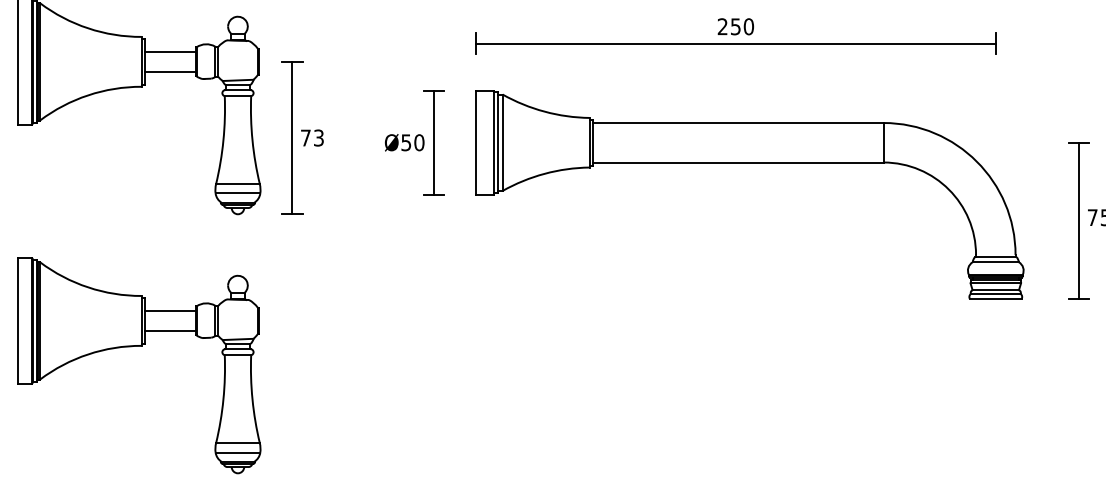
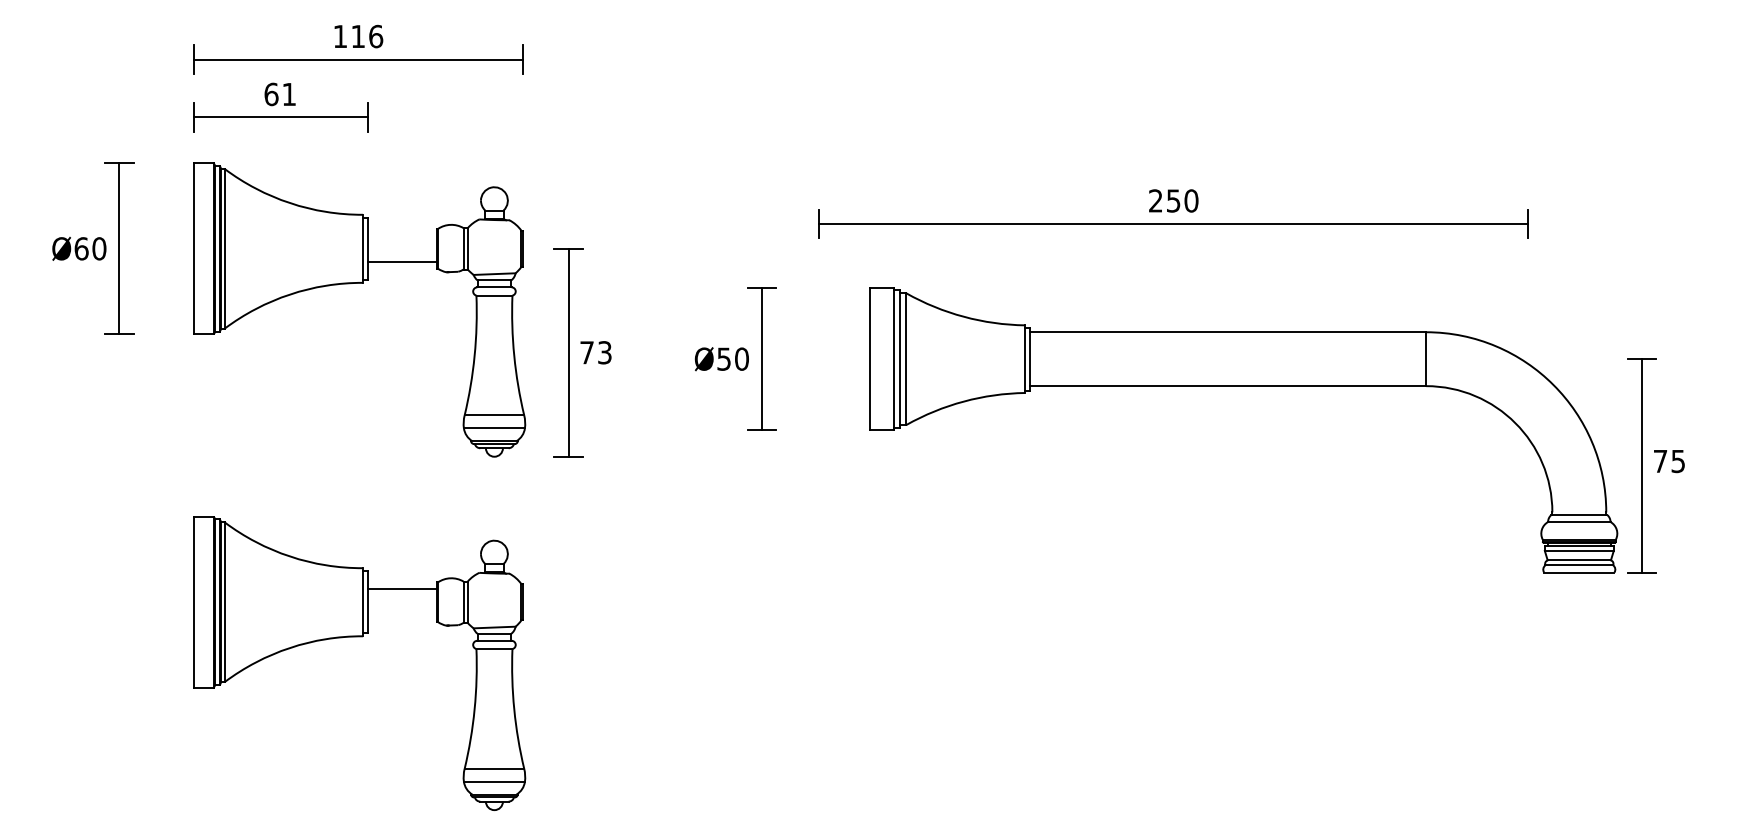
line: (169, 52) -> (401, 235), removed
part: (749, 162) -> (1243, 386), moved
line: (169, 330) -> (401, 615), removed

